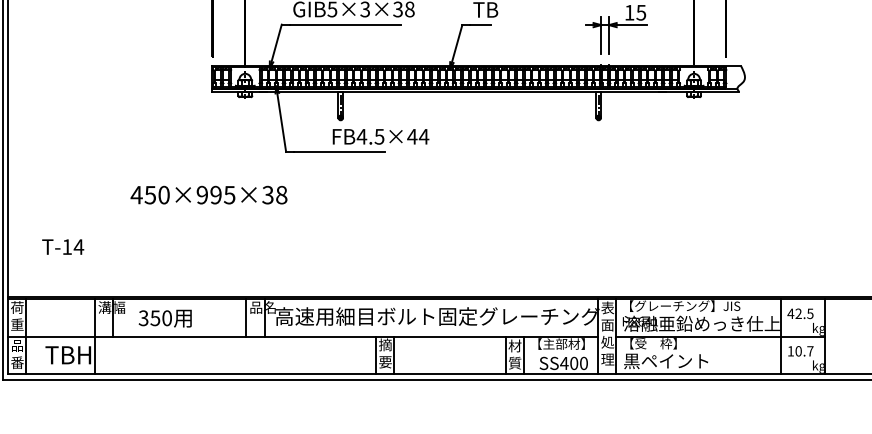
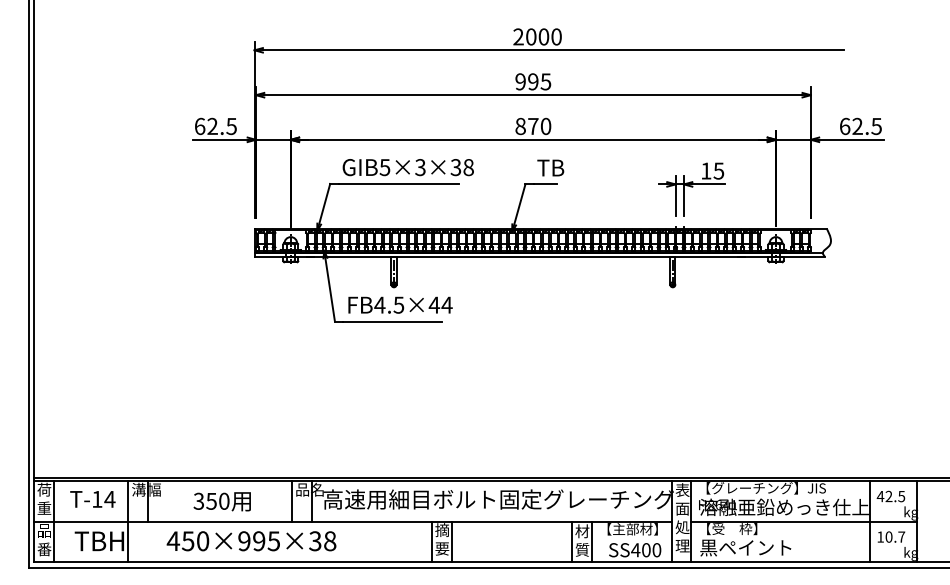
text: (380, 136) -> (400, 304), moved
text: (208, 195) -> (251, 541), moved
text: (62, 247) -> (92, 499), moved
text: (164, 318) -> (221, 501), moved

